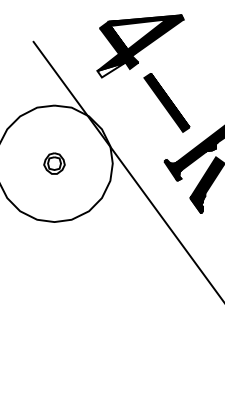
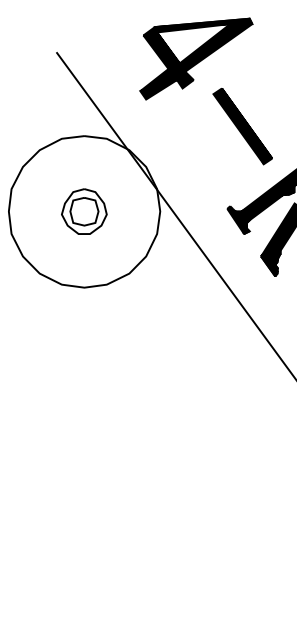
fill: (111, 69) -> (158, 89), added
part: (166, 102) -> (242, 126), moved
part: (54, 163) -> (84, 211), size x1.67

